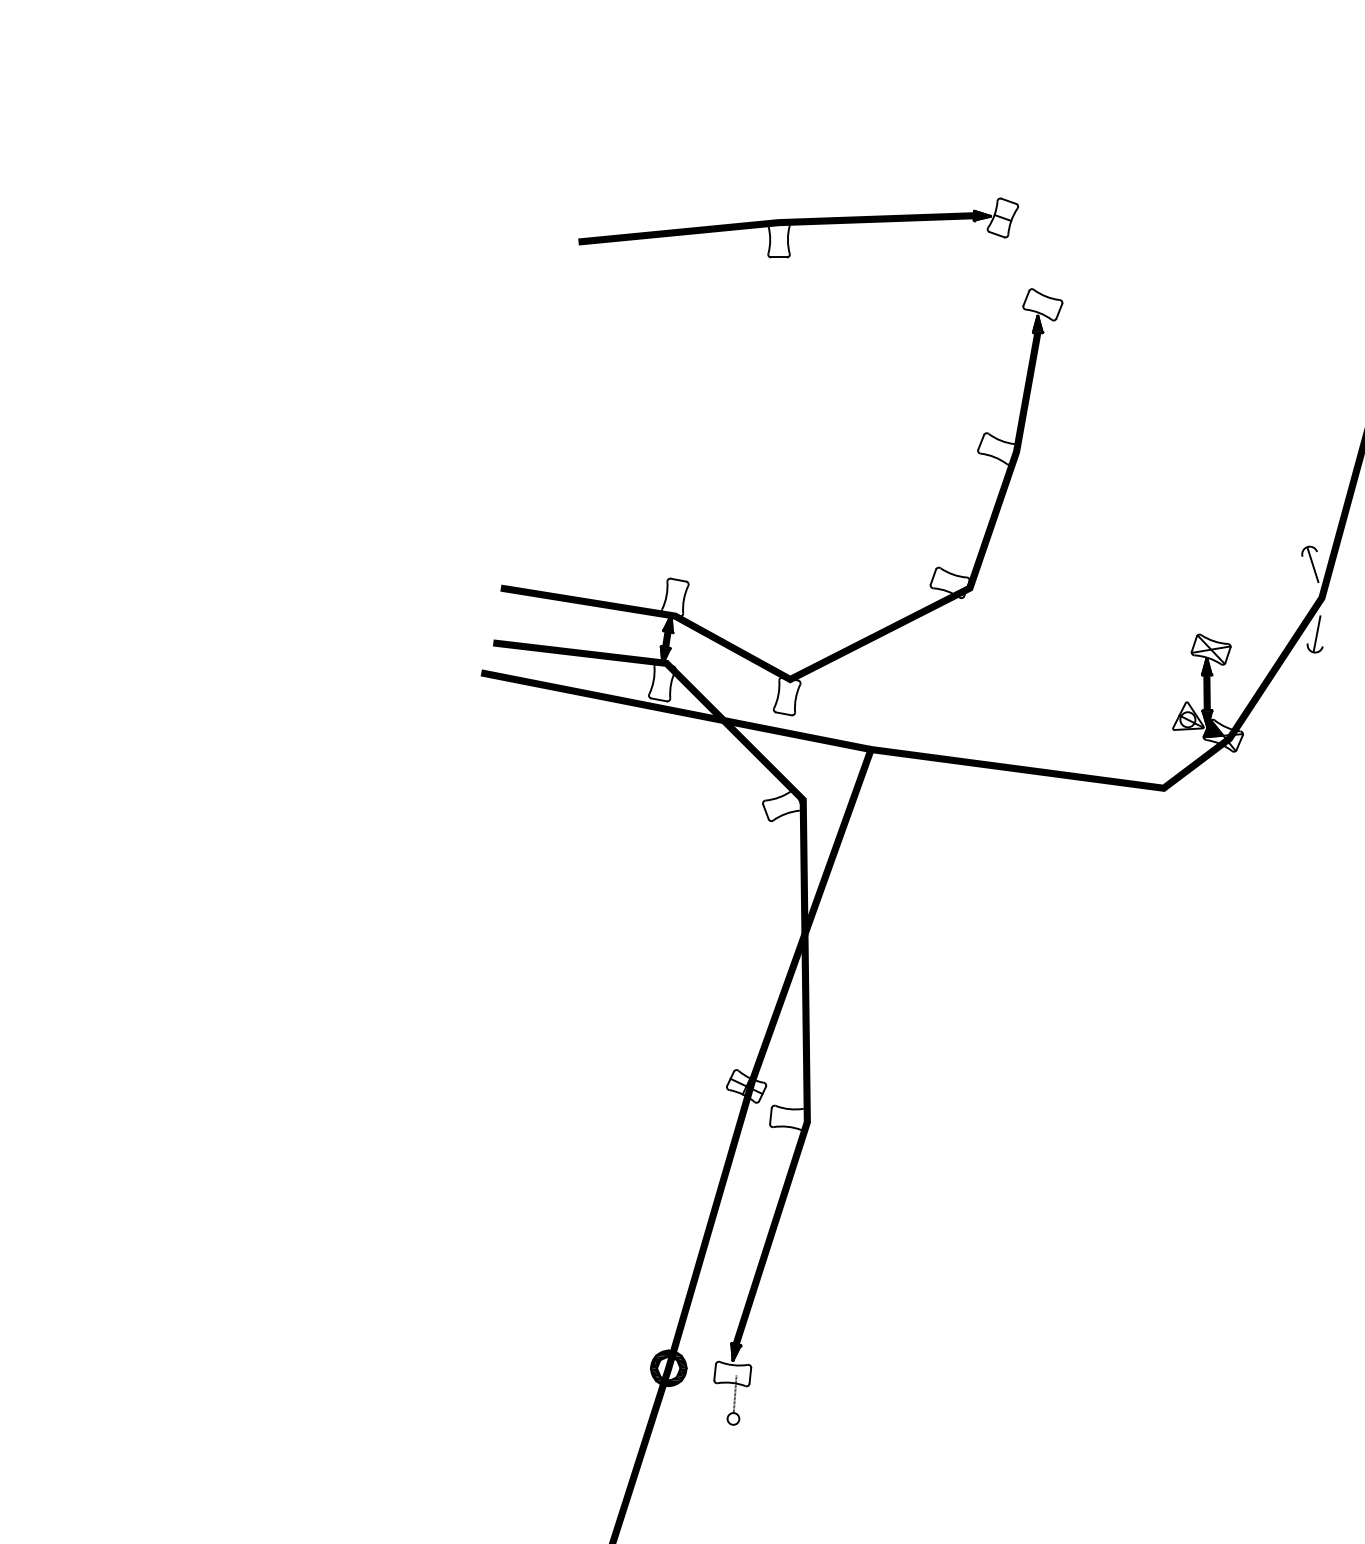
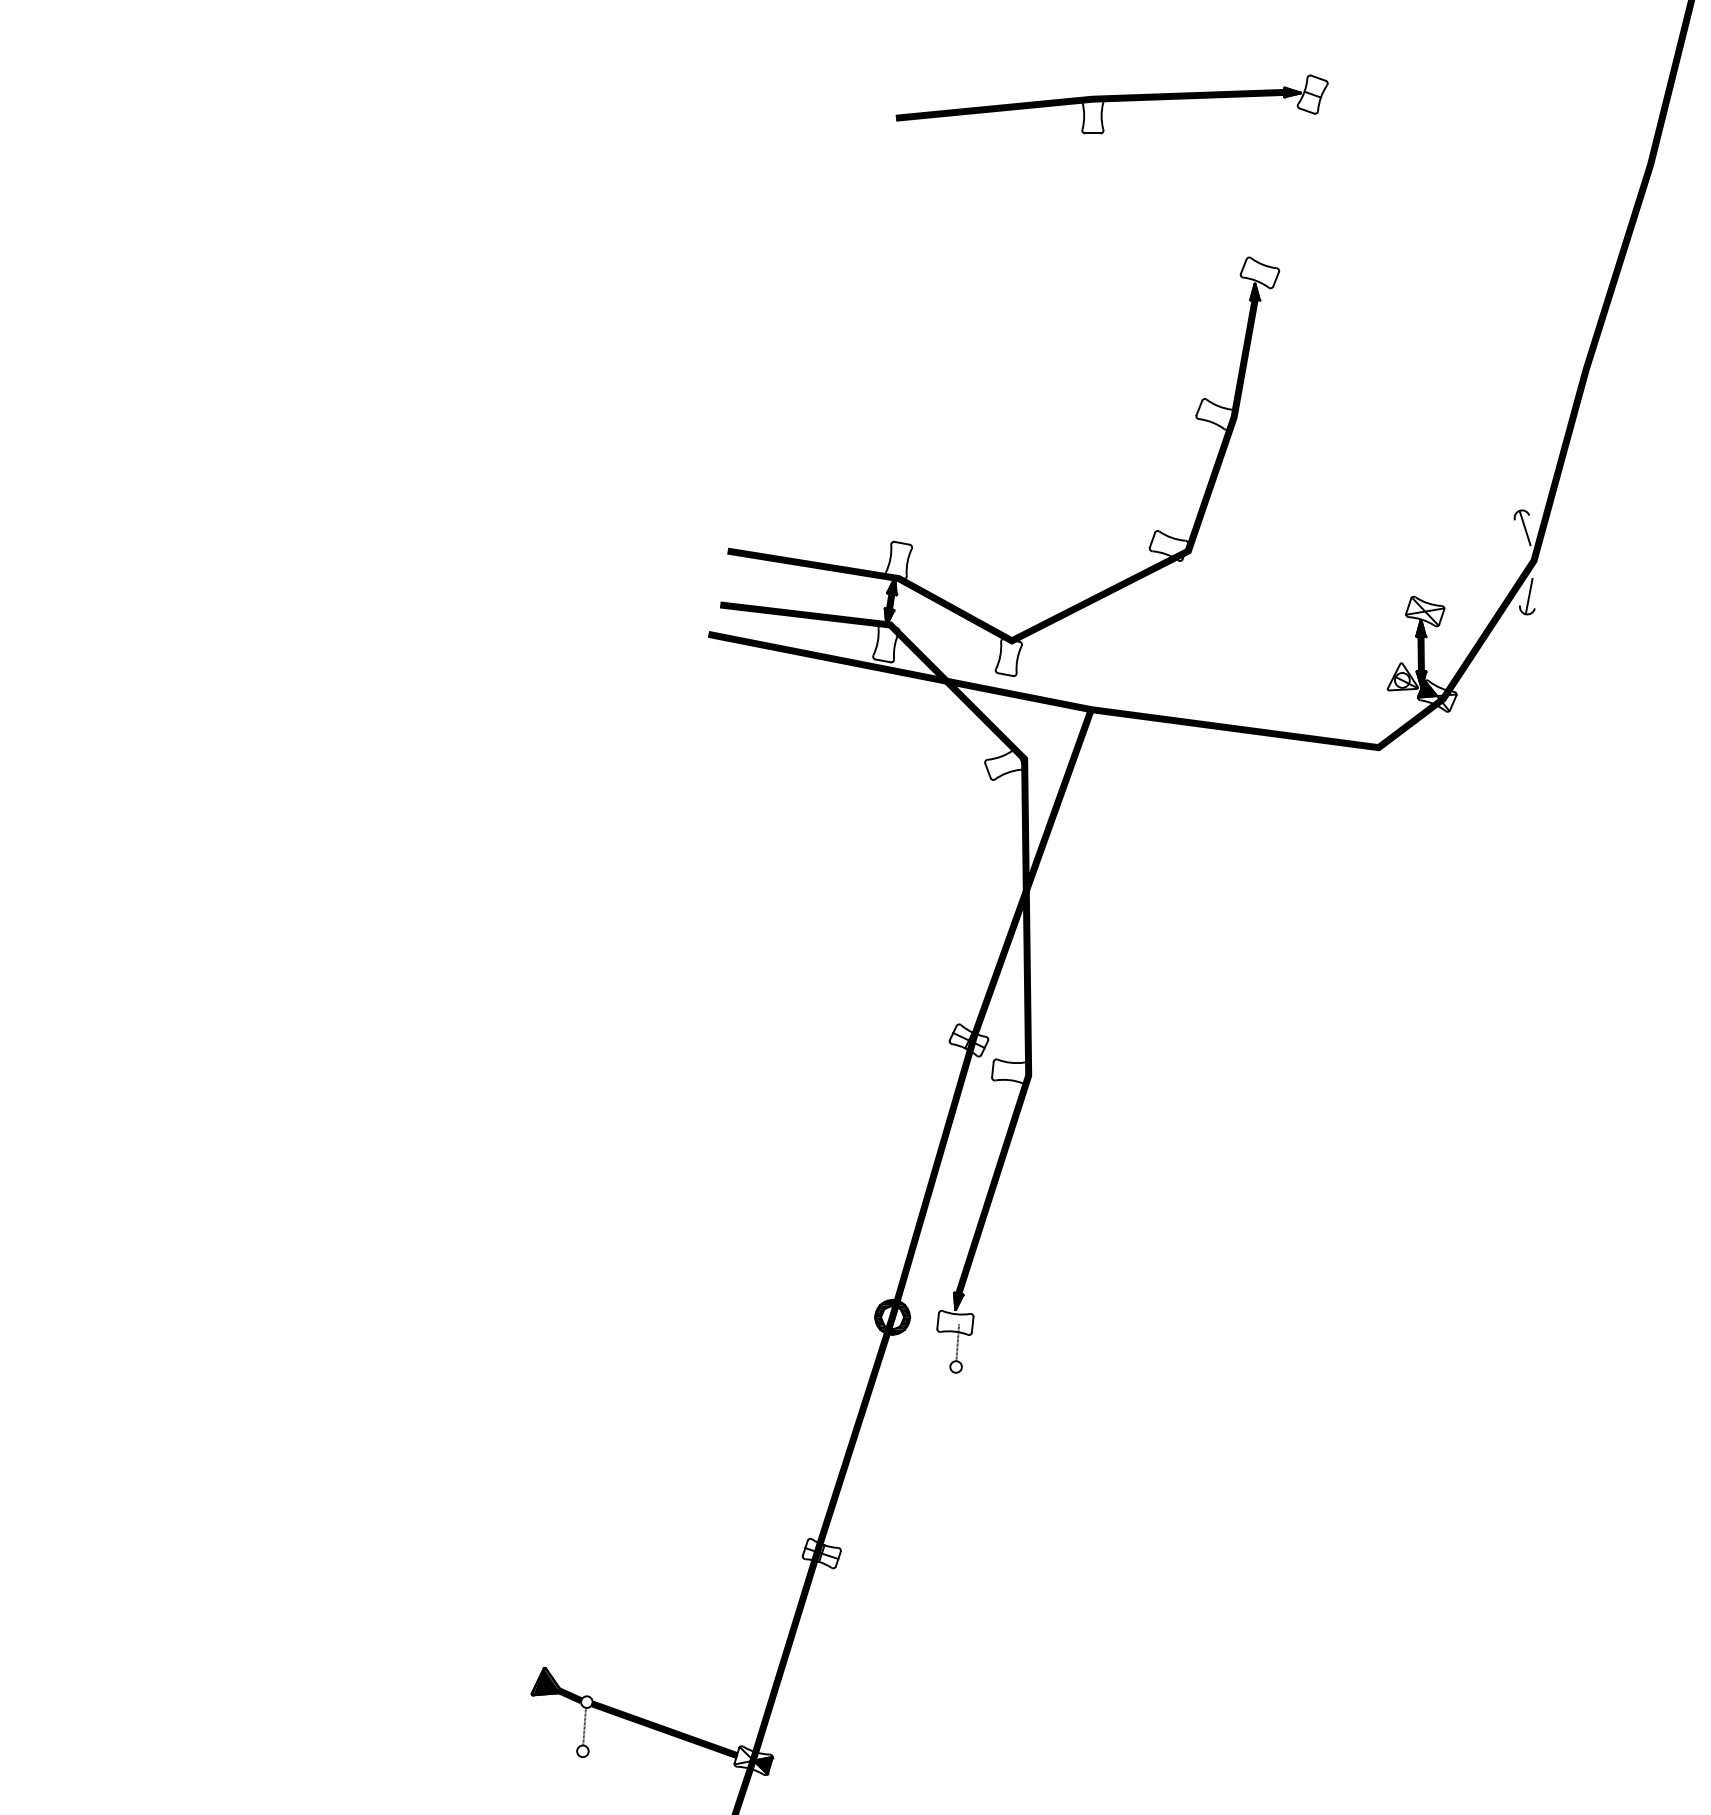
part: (798, 228) -> (1111, 104), moved

